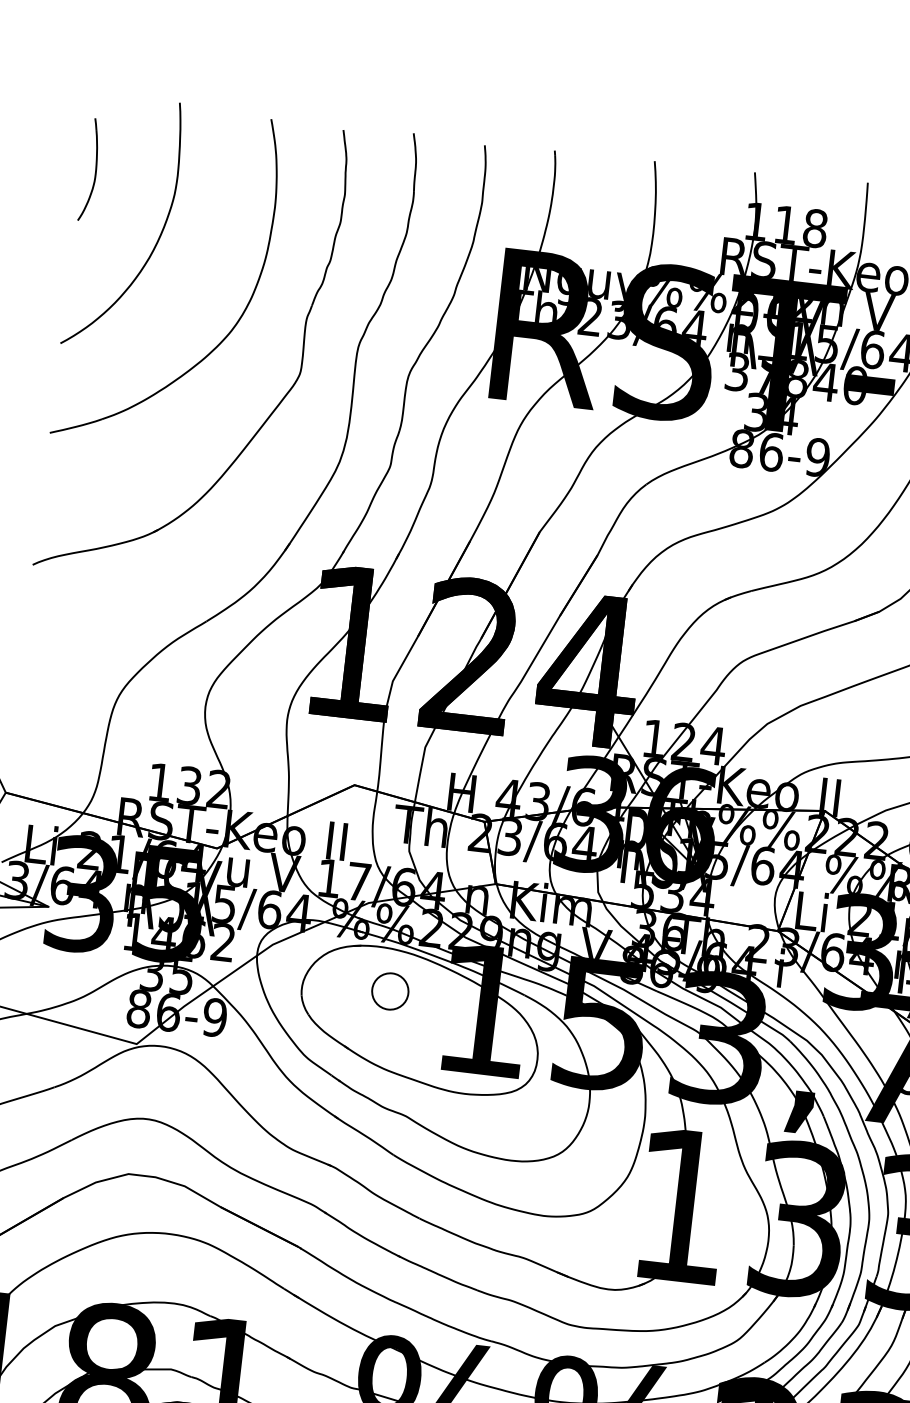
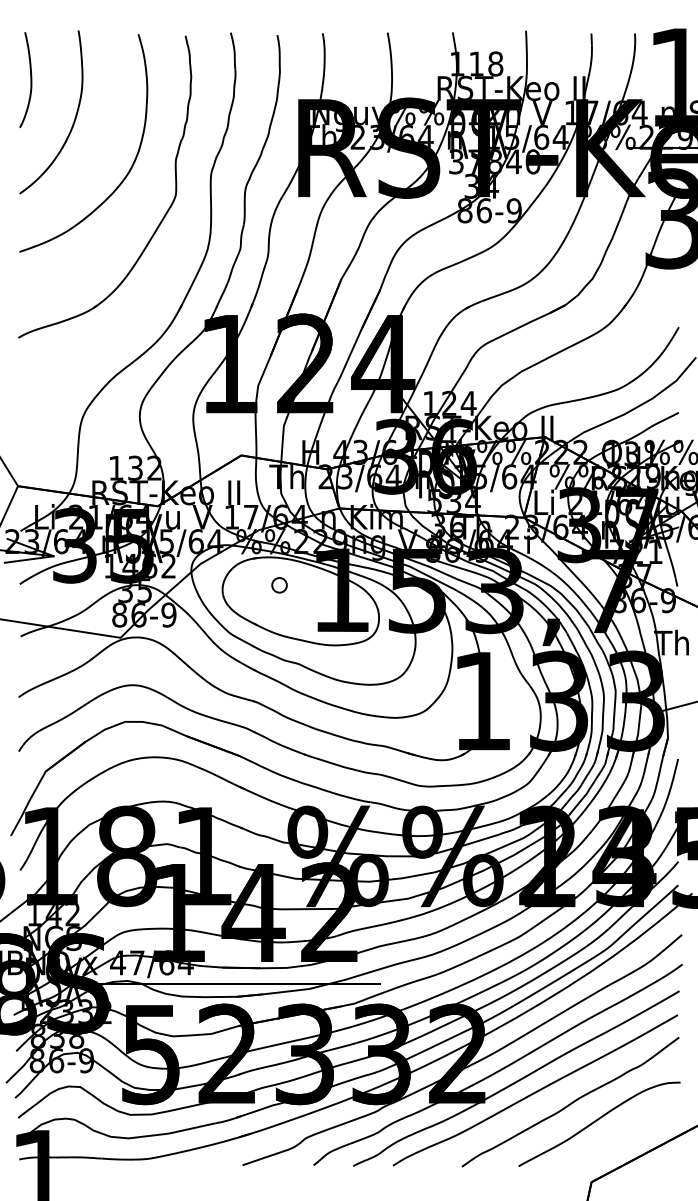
part: (89, 170) -> (25, 80), size x1.43
part: (390, 991) -> (279, 585), size x0.62

